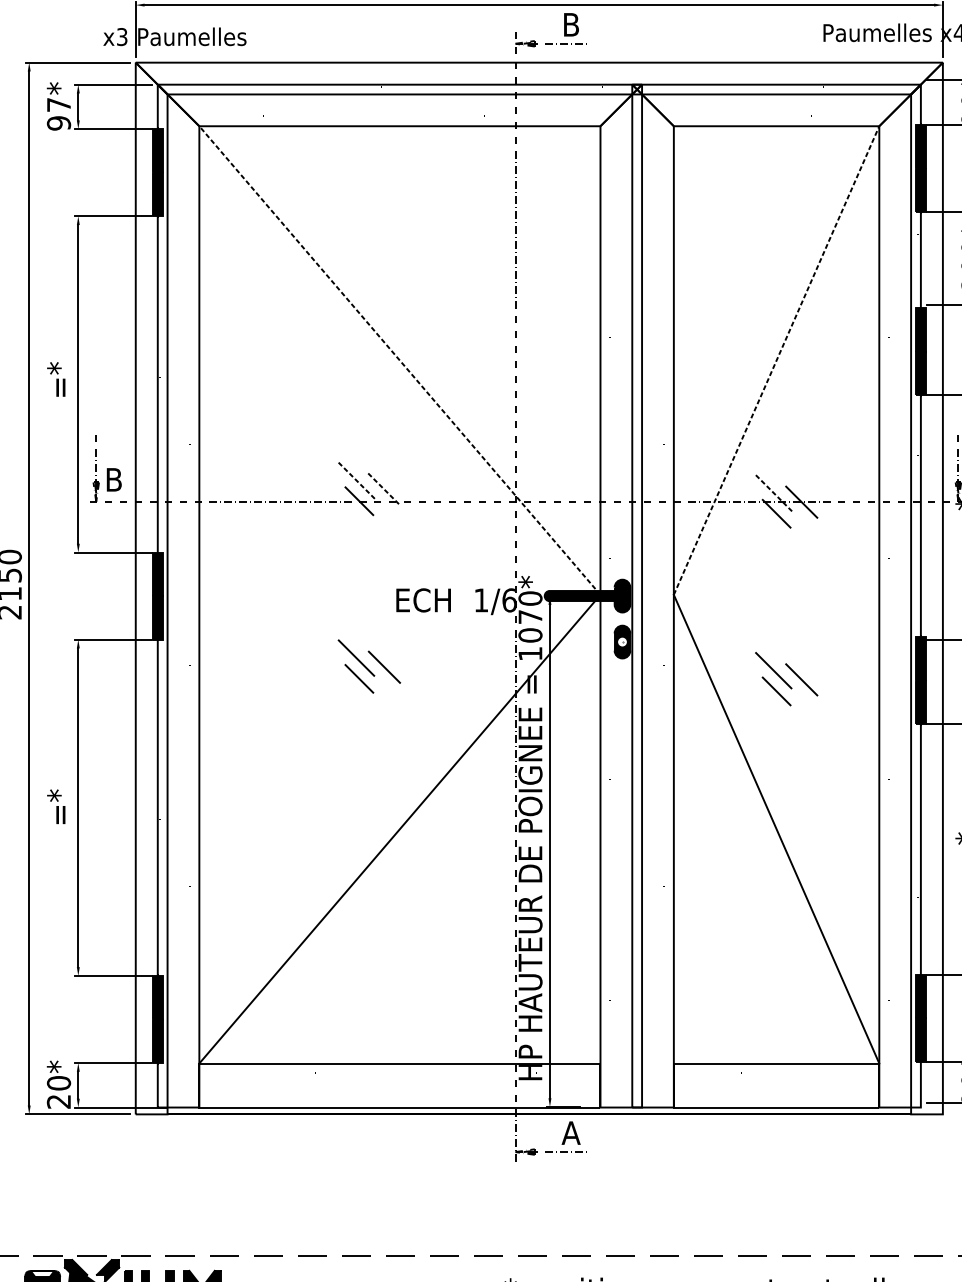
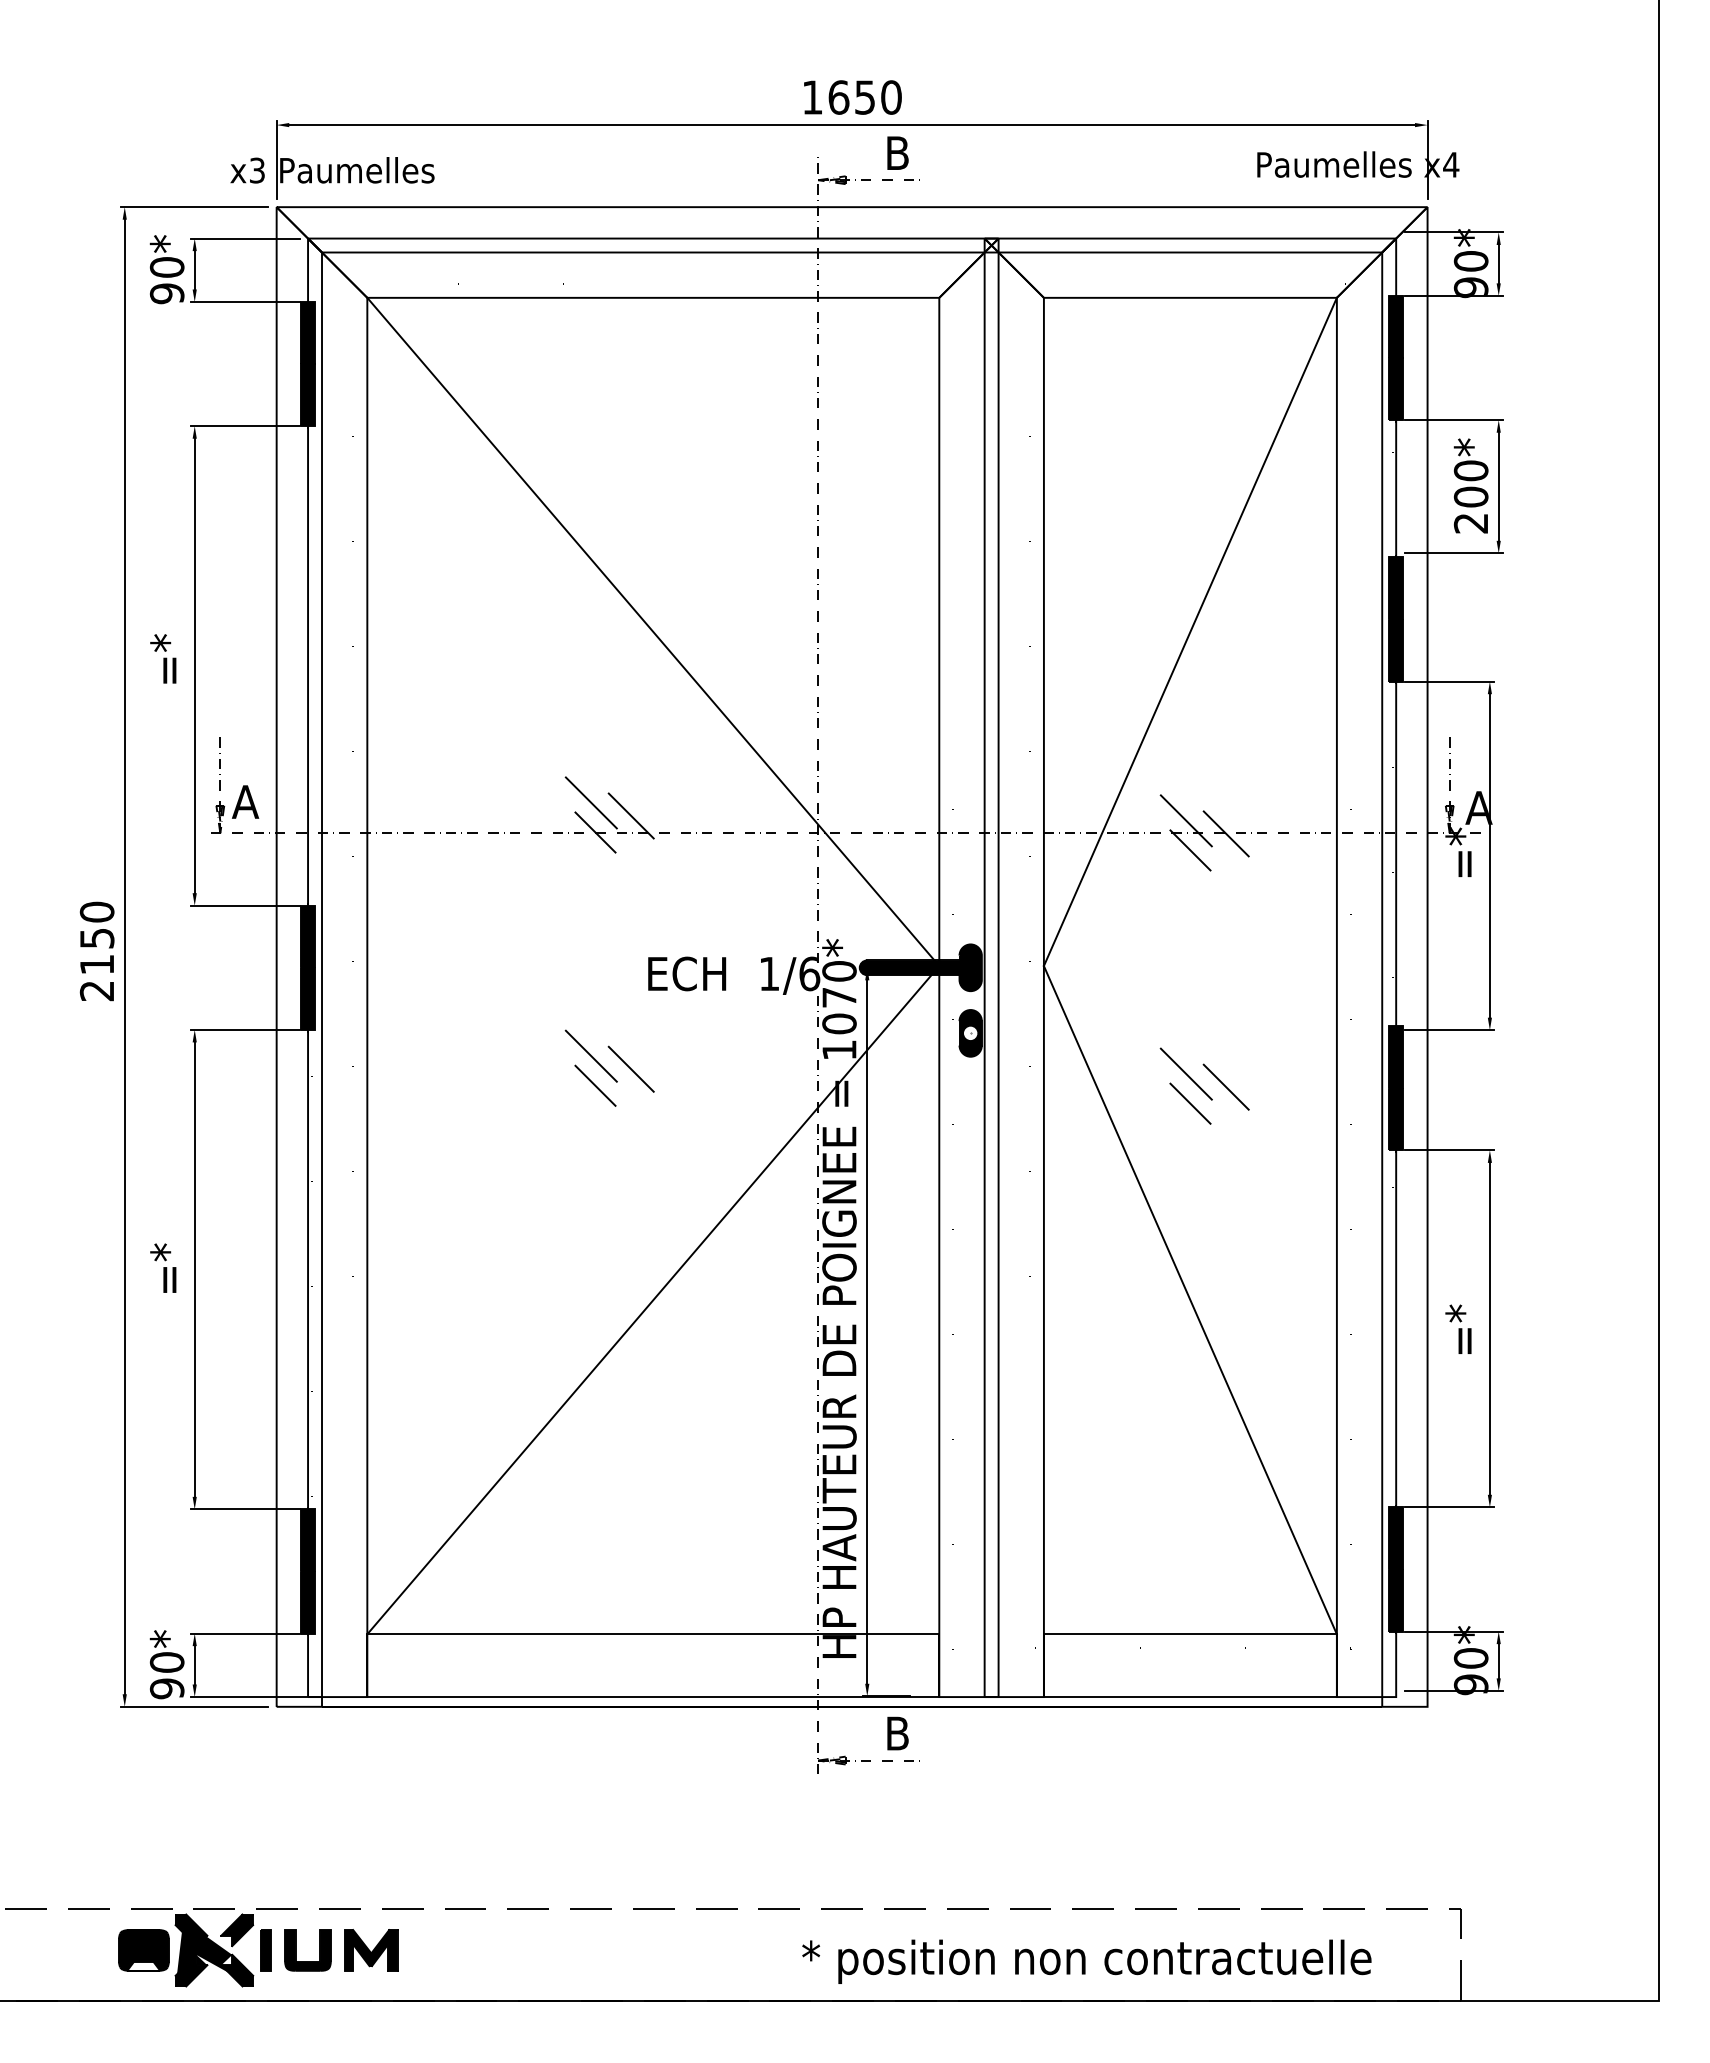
text: (58, 104) -> (166, 267), 97* -> 90*
line: (400, 360) -> (653, 631), dashed -> solid
line: (776, 360) -> (1190, 631), dashed -> solid
text: (113, 479) -> (245, 801), B -> A
line: (356, 480) -> (591, 802), dashed -> solid
line: (384, 489) -> (631, 816), dashed -> solid
line: (773, 492) -> (1186, 820), dashed -> solid
text: (59, 1101) -> (167, 1688), 20* -> 90*
text: (571, 1133) -> (897, 1733), A -> B

